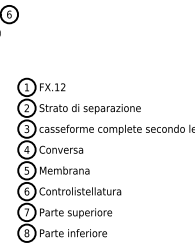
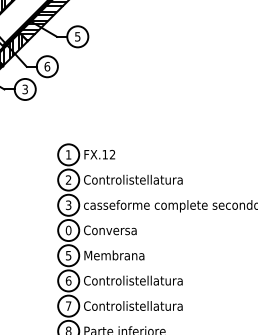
text: (90, 108) -> (145, 180), Strato di separazione -> Controlistellatura
text: (26, 149) -> (68, 230), 4 -> 0
text: (80, 213) -> (133, 307), Parte superiore -> Controlistellatura

